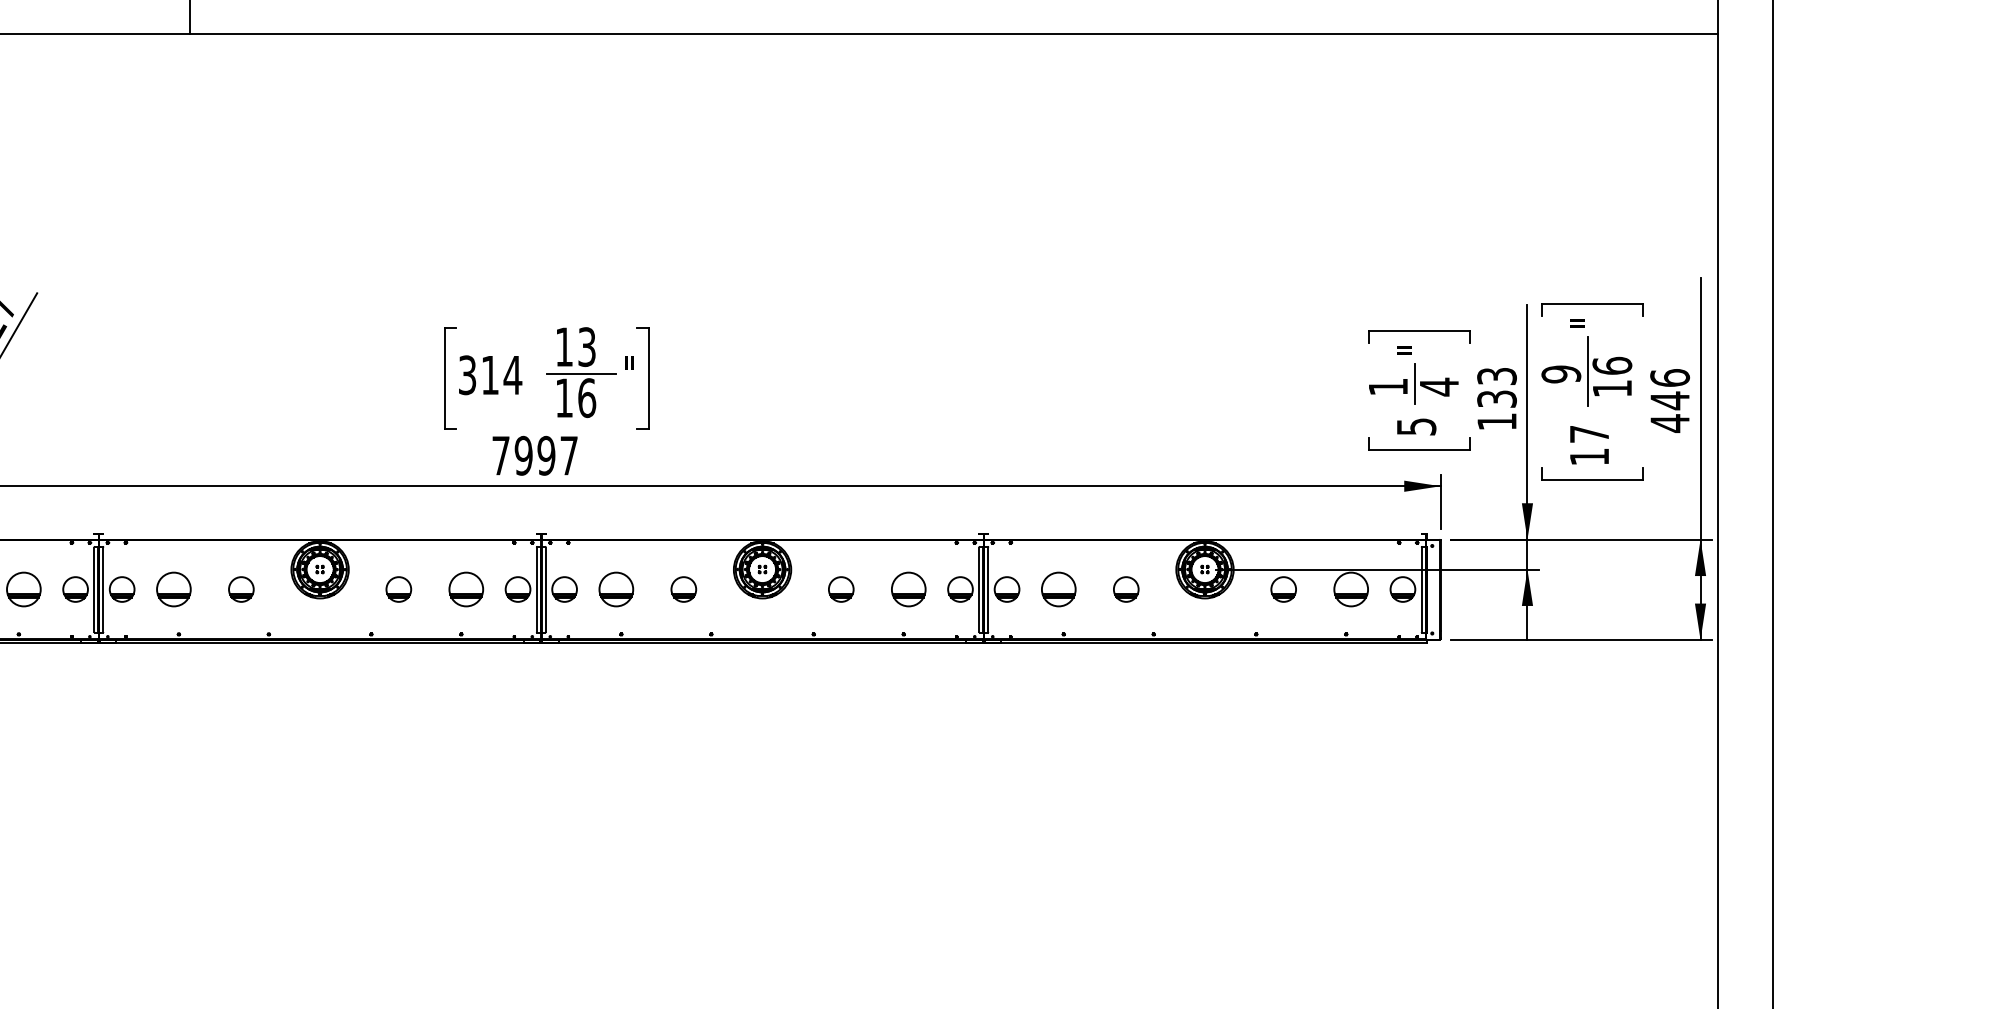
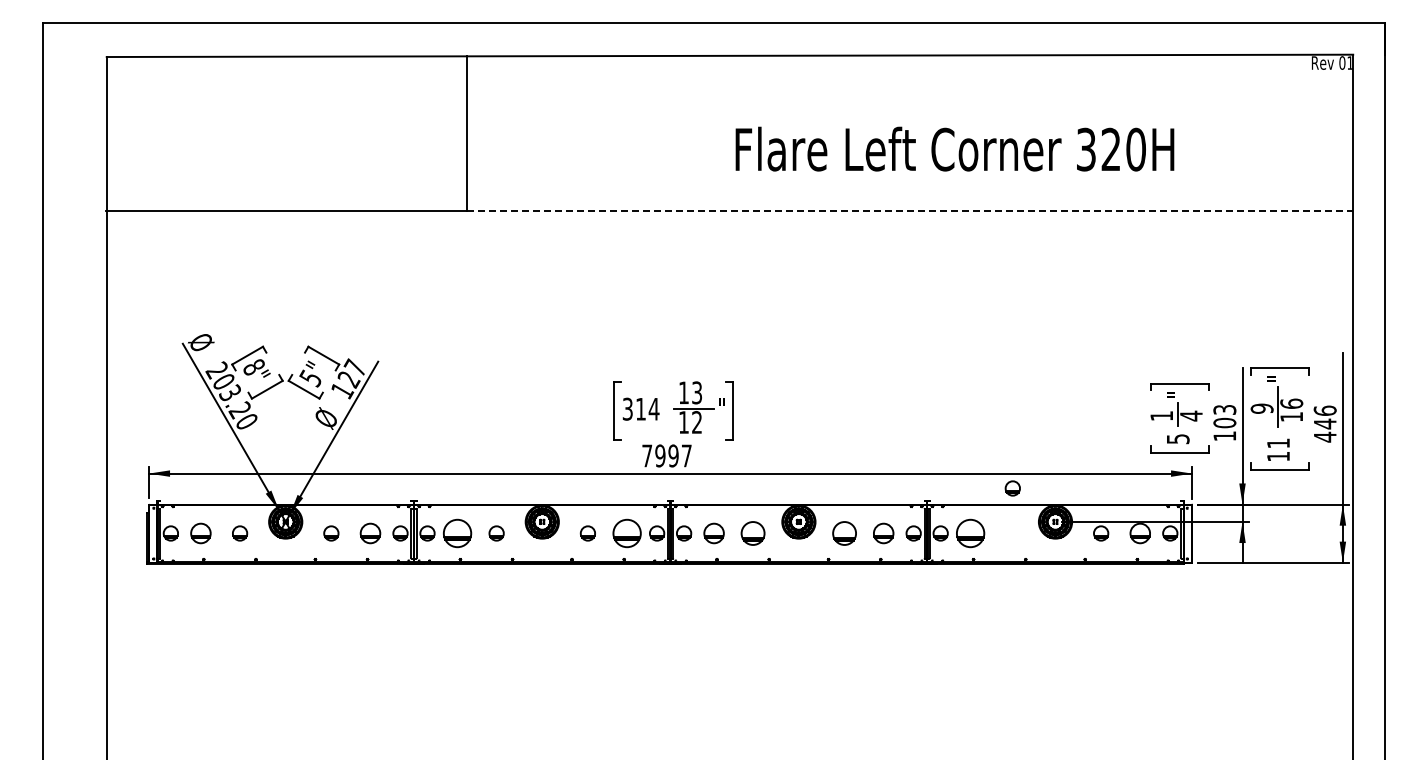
line: (954, 34) -> (910, 211), solid -> dashed
text: (587, 398) -> (697, 422), 16 -> 12
text: (1496, 398) -> (1224, 422), 133 -> 103
text: (1589, 434) -> (1278, 443), 17 -> 11
part: (173, 589) -> (457, 533), size x1.4
part: (465, 589) -> (626, 533), size x1.4
part: (684, 589) -> (753, 533), size x1.6
part: (841, 589) -> (844, 533), size x1.6
part: (1058, 589) -> (970, 533), size x1.4
part: (1125, 589) -> (1012, 488), moved

